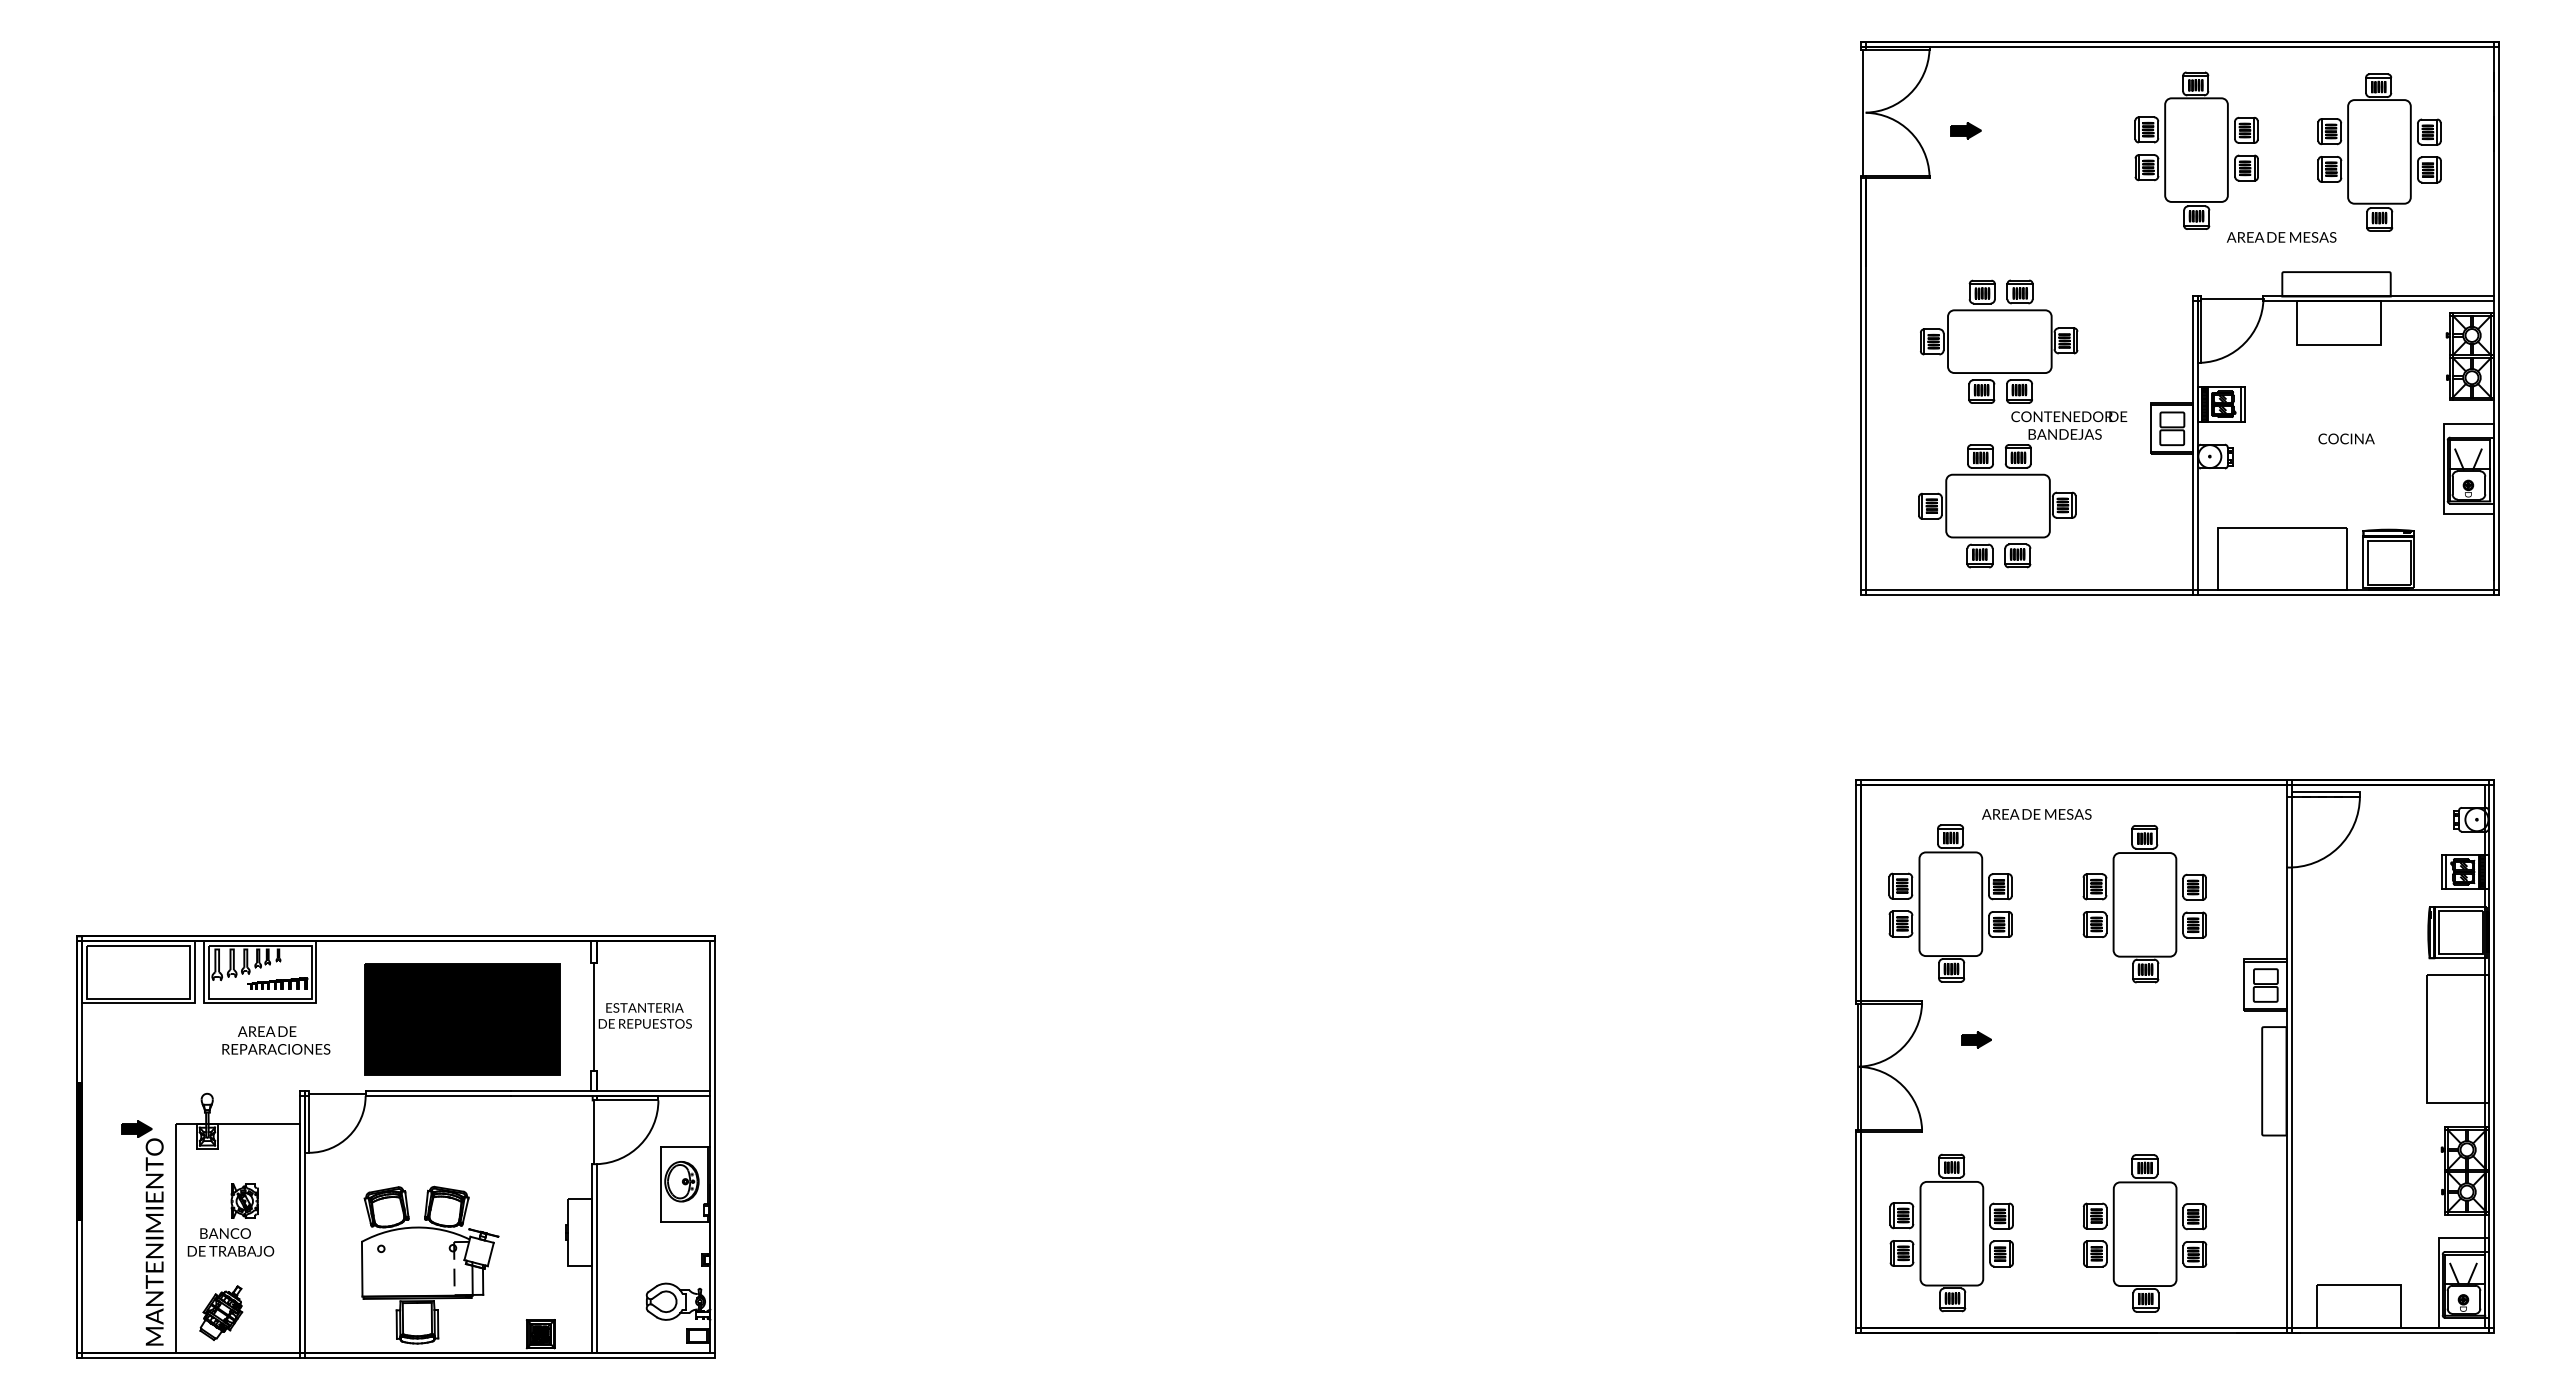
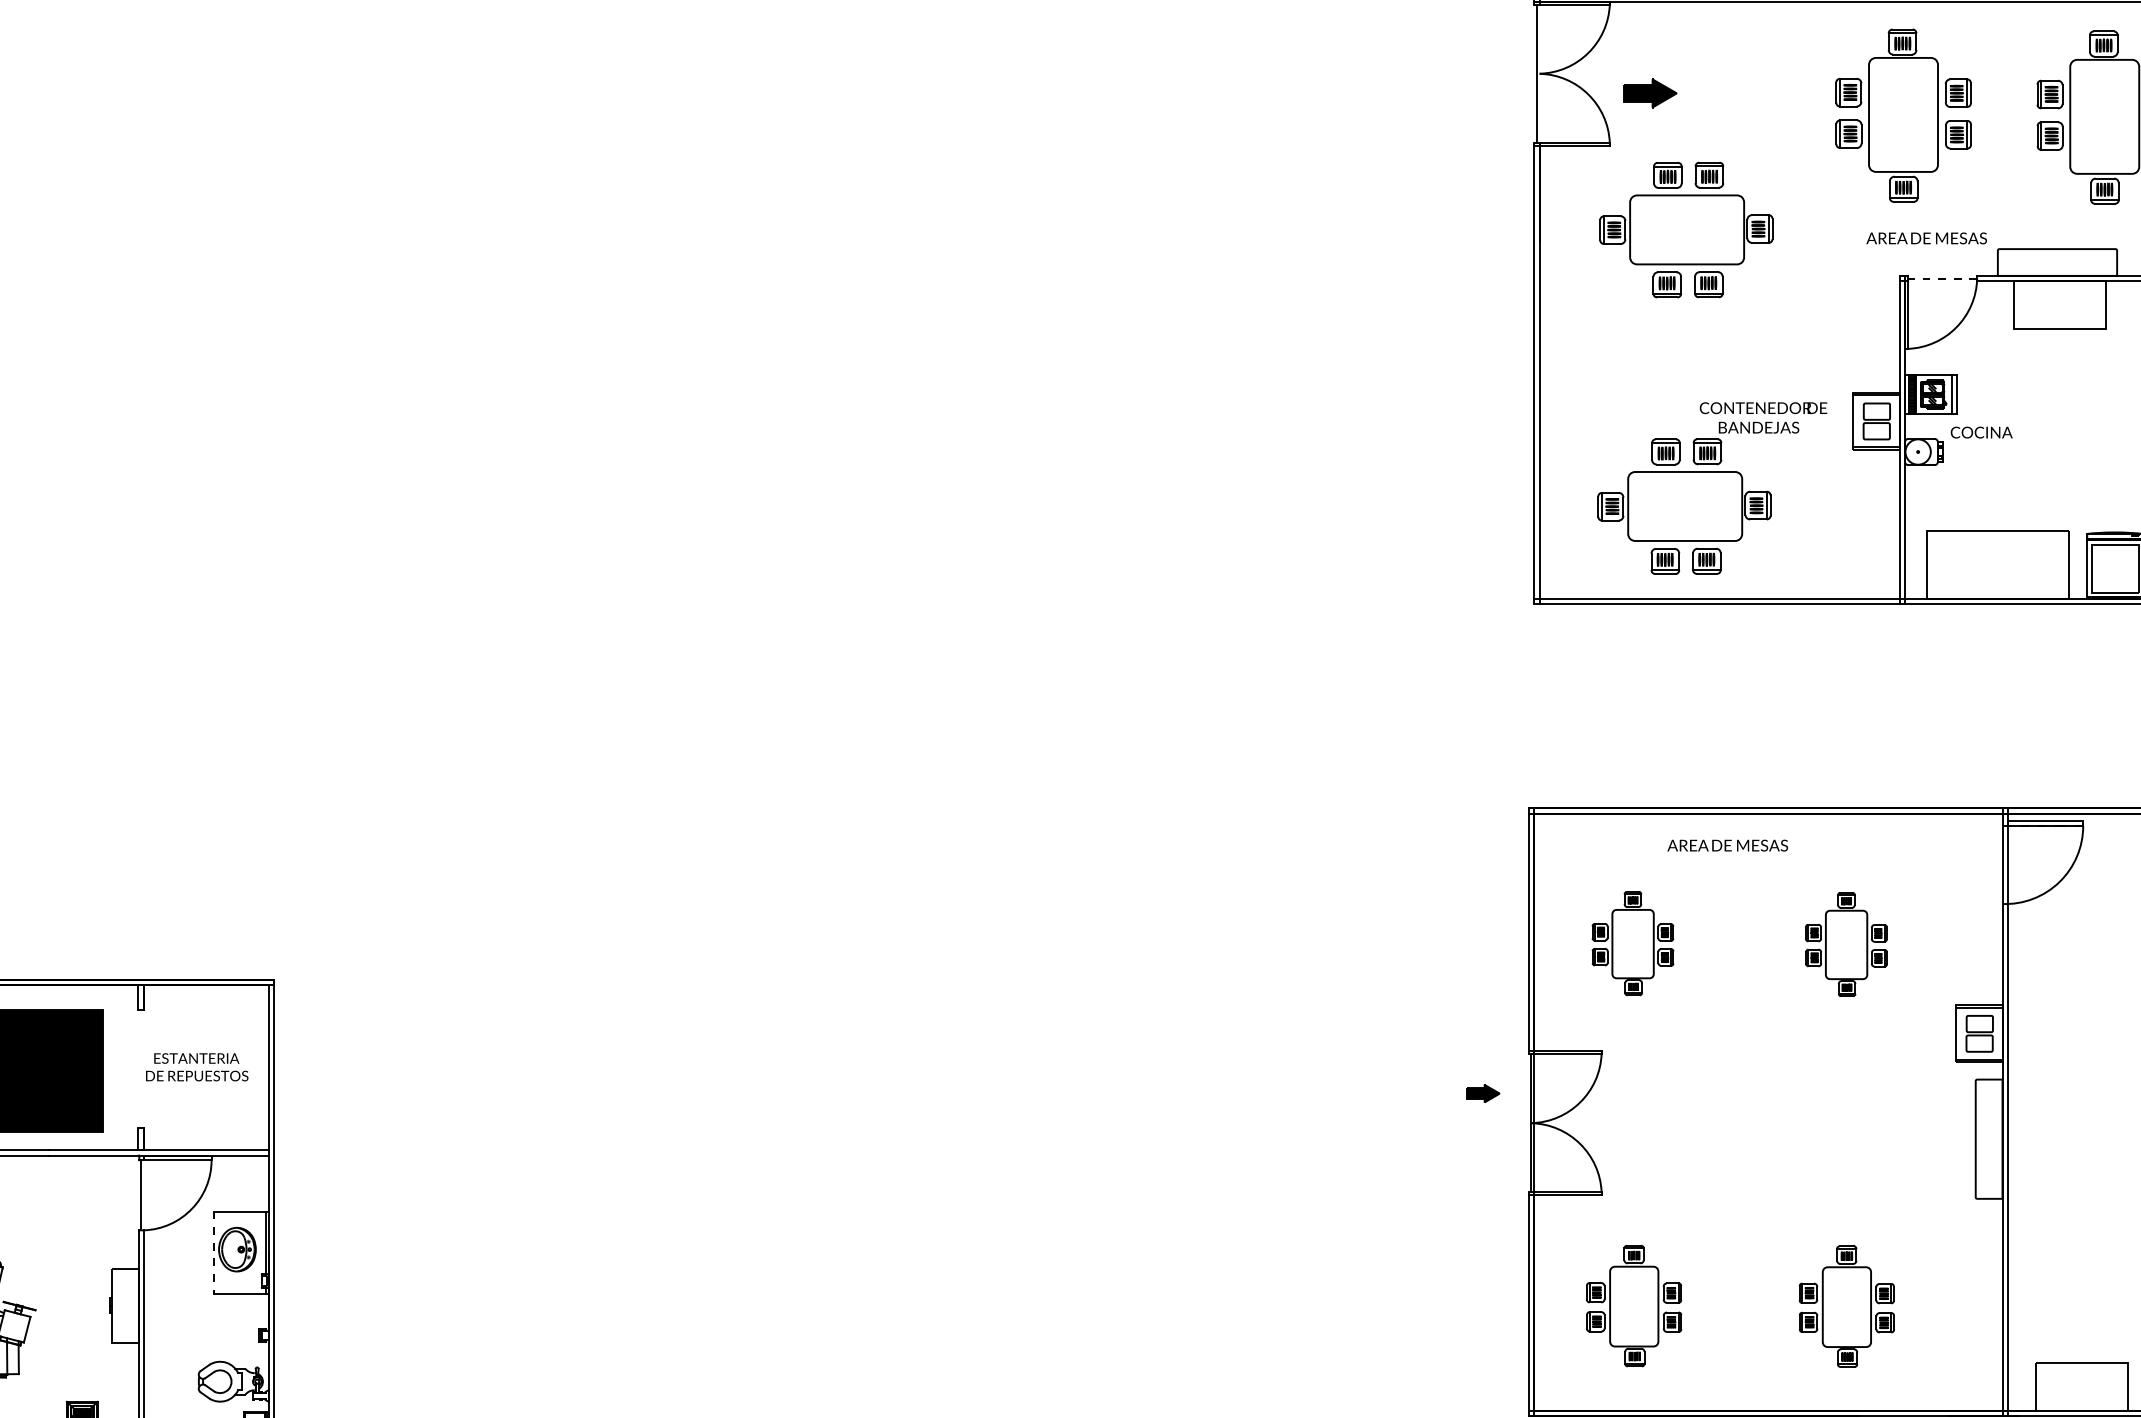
part: (1965, 130) -> (1649, 93), size x1.6
text: (2281, 237) -> (1926, 238), moved
line: (2231, 298) -> (1941, 278), solid -> dashed
part: (1999, 341) -> (1686, 229), moved
text: (2346, 438) -> (1981, 432), moved
part: (1950, 903) -> (1632, 943), size x0.6
part: (2144, 904) -> (1846, 944), size x0.6
line: (594, 1017) -> (141, 1069), removed
part: (1976, 1039) -> (1483, 1093), moved
line: (660, 1184) -> (213, 1252), solid -> dashed
part: (1951, 1232) -> (1633, 1305), size x0.7
part: (2144, 1233) -> (1846, 1306), size x0.7

